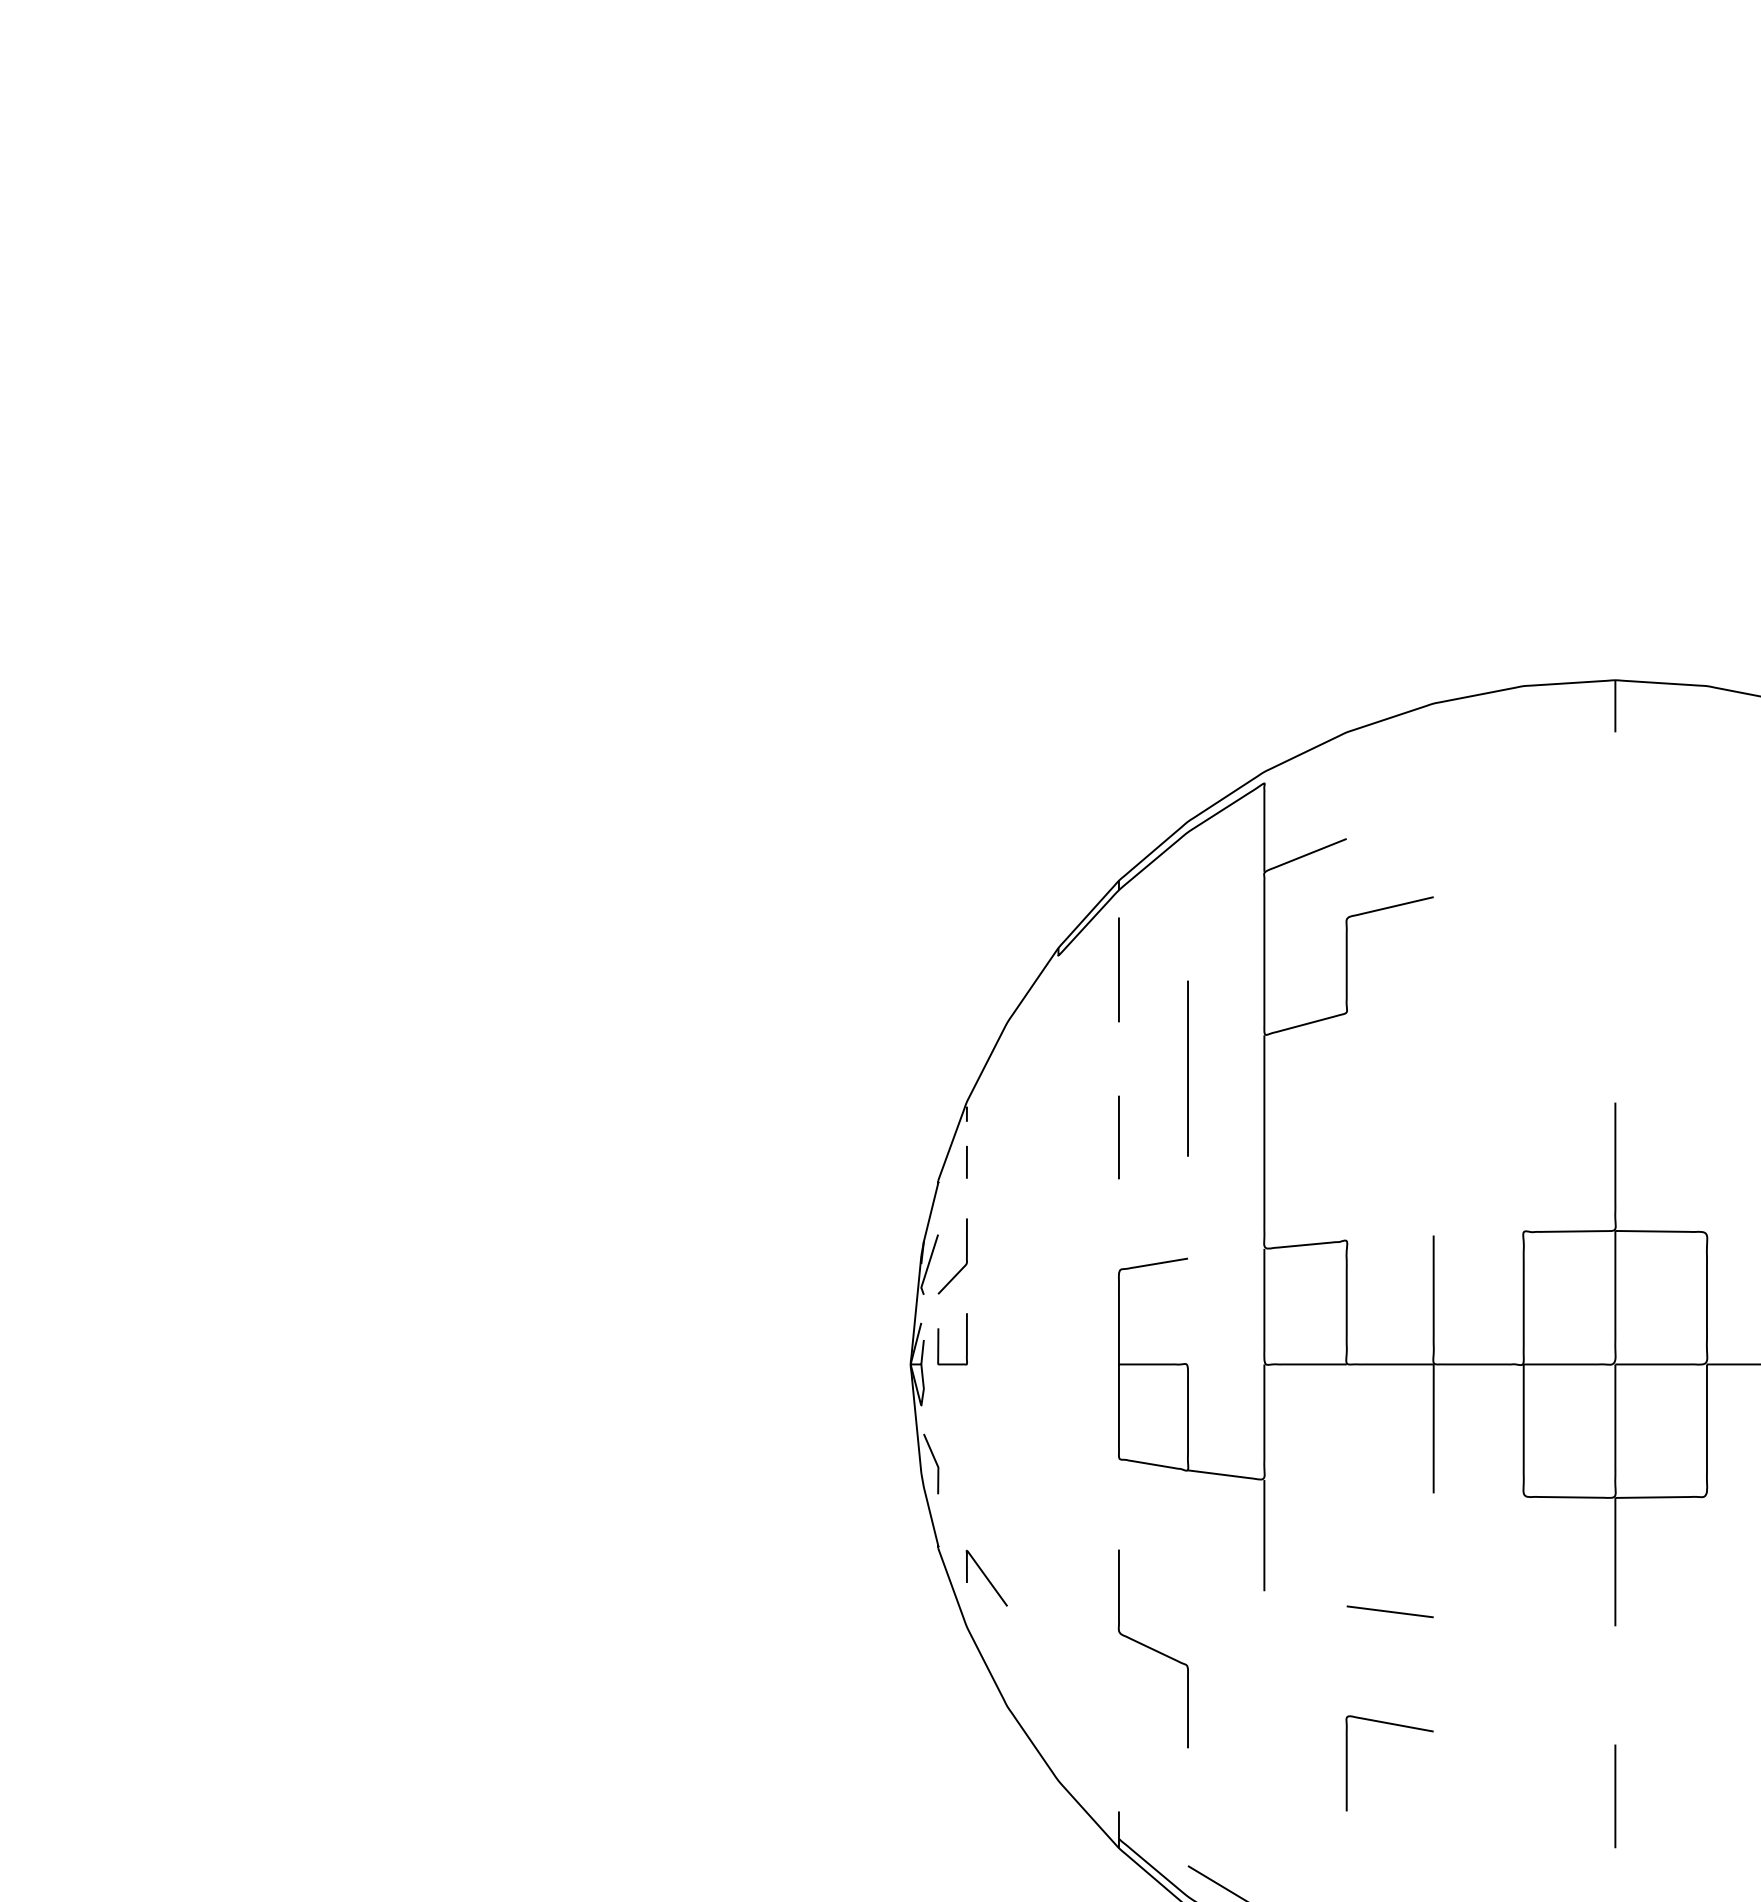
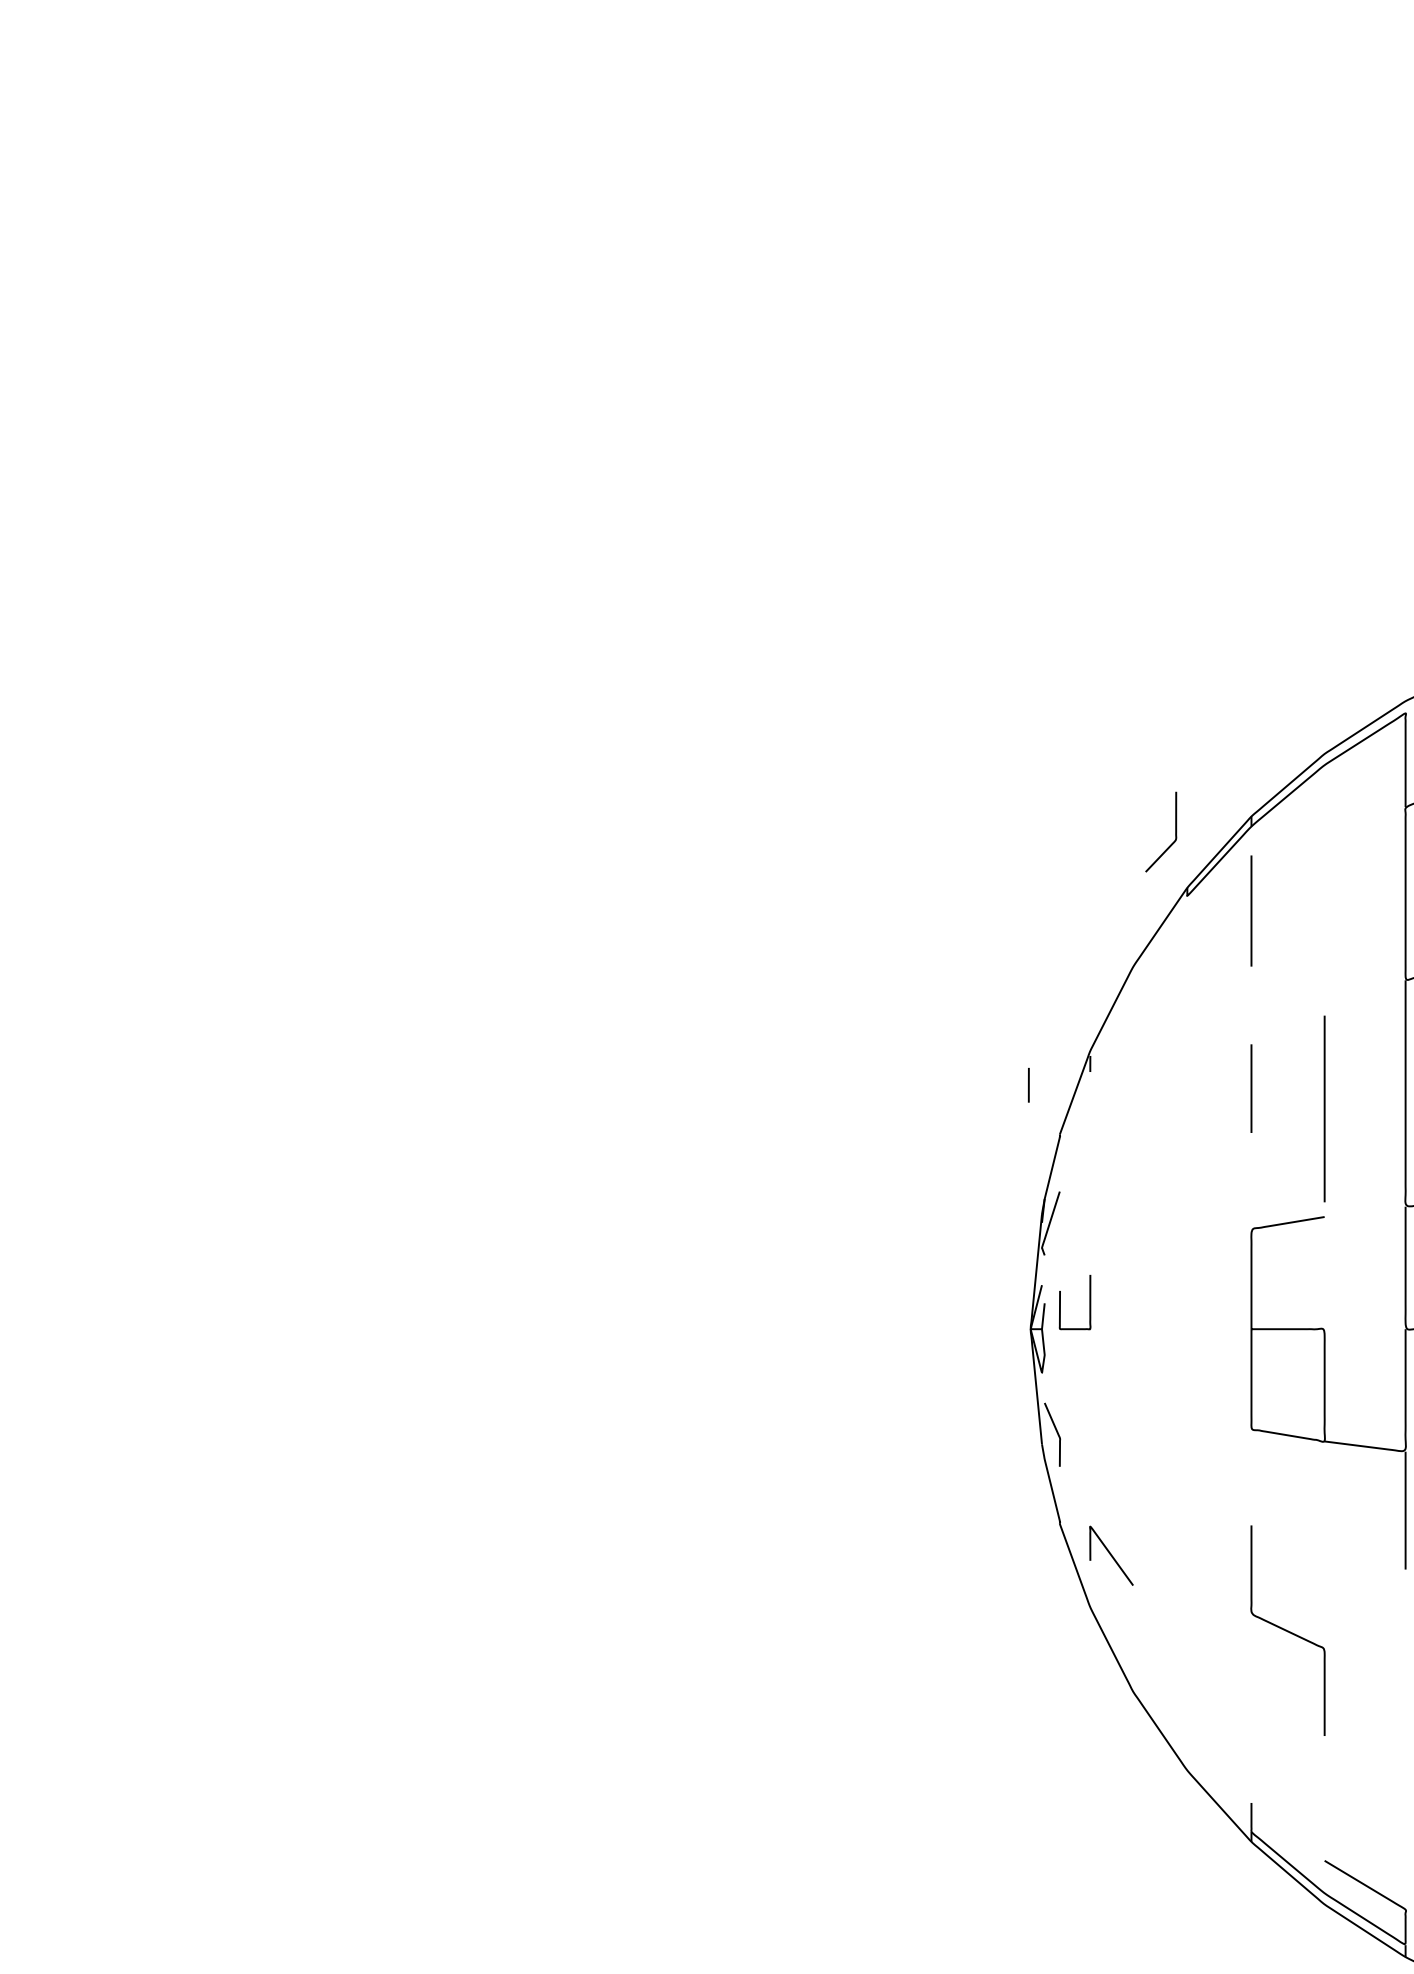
line: (1187, 1068) -> (1324, 1108), moved
line: (966, 1162) -> (1028, 1085), moved
curve: (966, 1256) -> (1175, 832), moved

